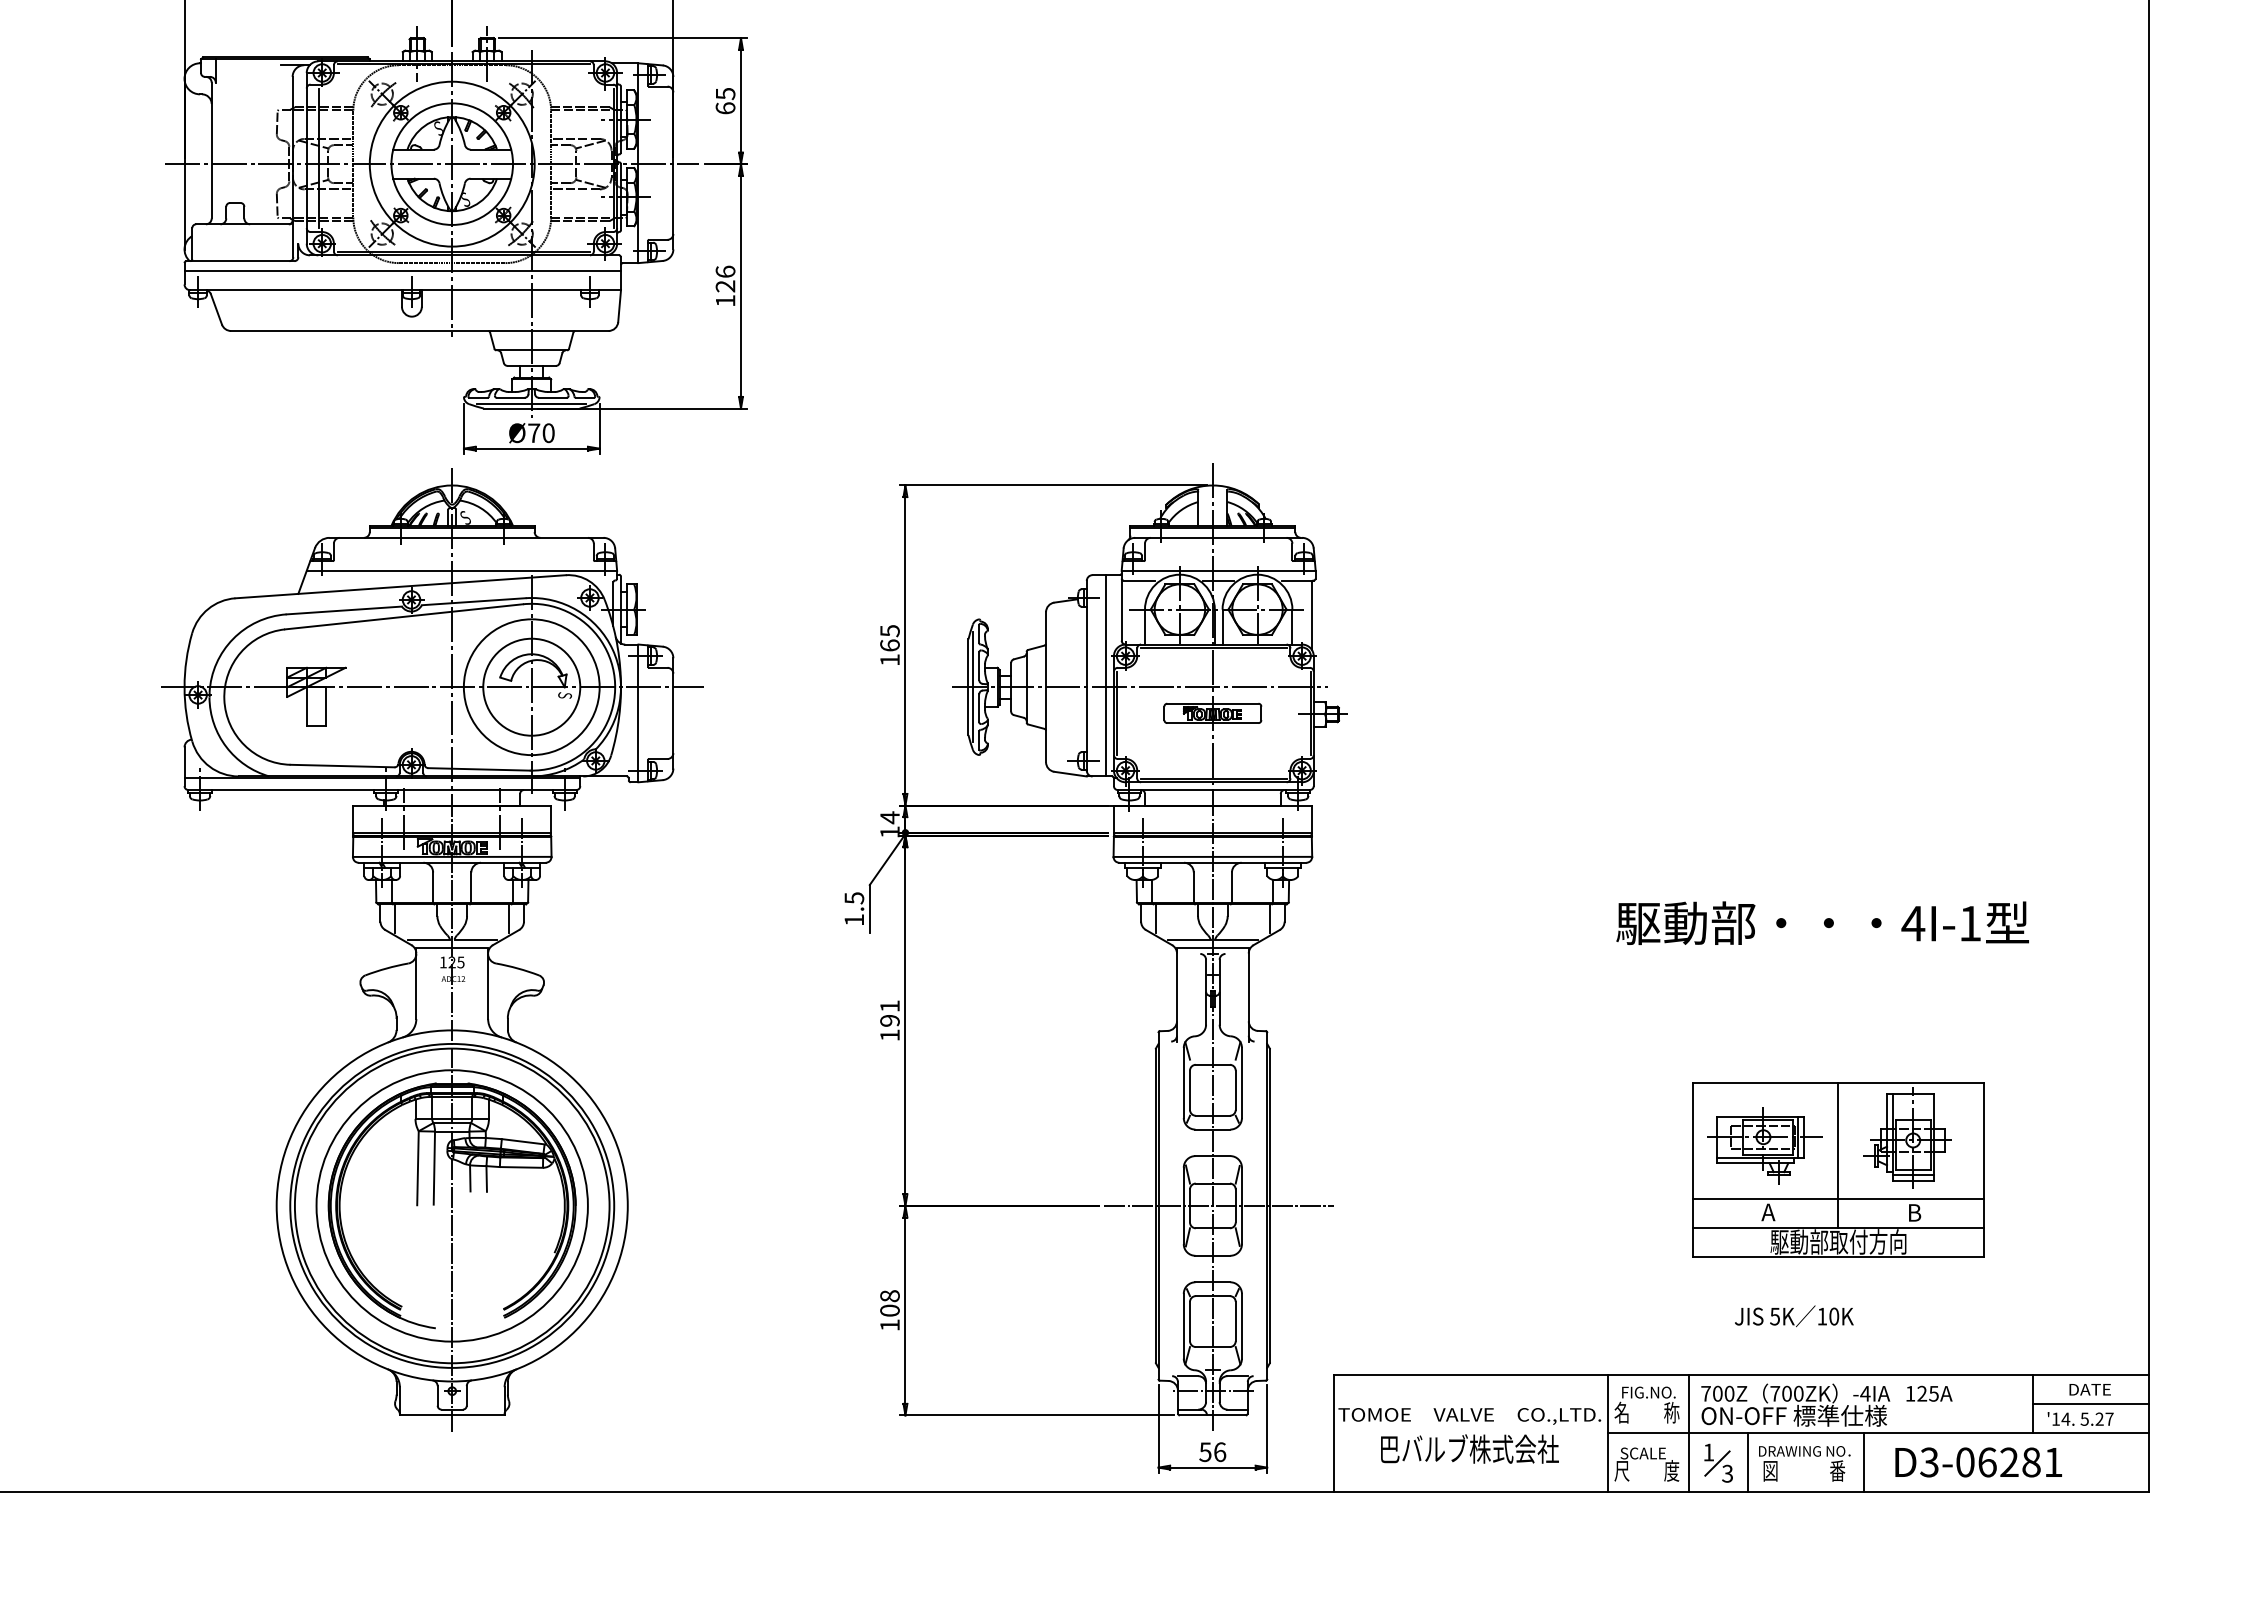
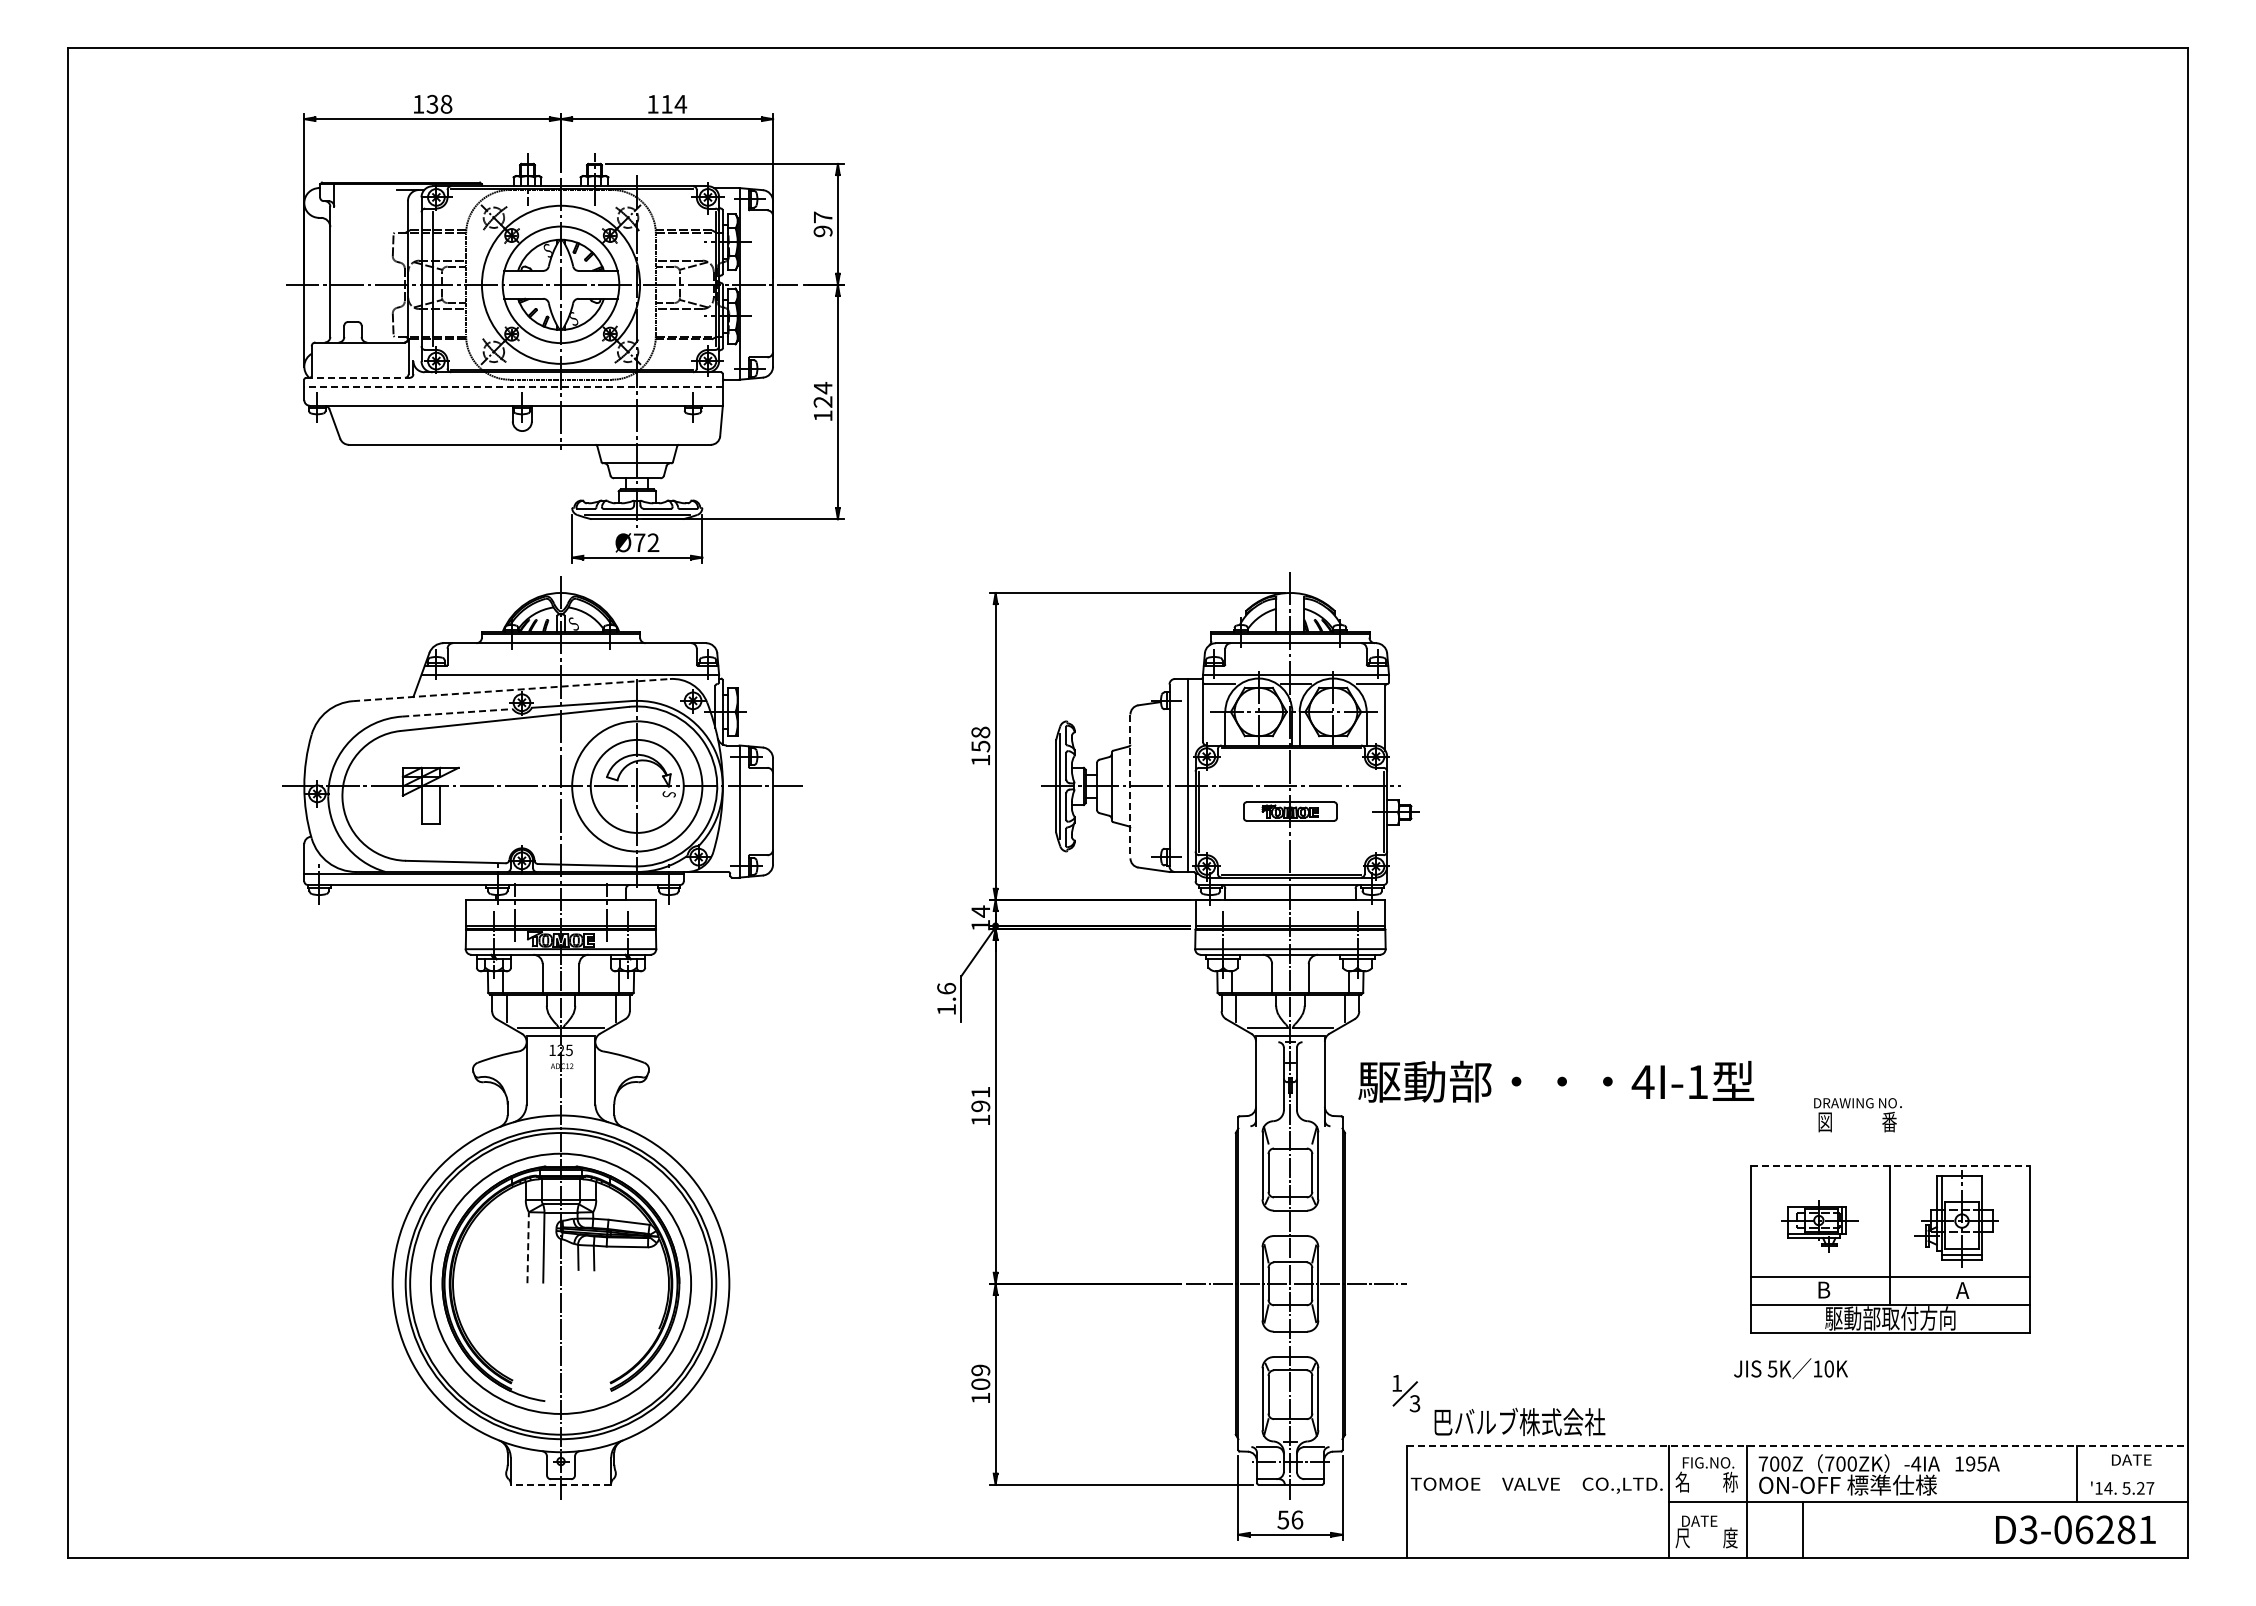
text: (724, 101) -> (822, 224), 65 -> 97
line: (240, 260) -> (357, 377), solid -> dashed
line: (402, 271) -> (513, 387), solid -> dashed
text: (724, 272) -> (822, 388), 126 -> 124
text: (548, 432) -> (653, 542), Ø70 -> Ø72
line: (400, 587) -> (511, 690), solid -> dashed
line: (344, 610) -> (457, 712), solid -> dashed
text: (889, 638) -> (980, 739), 165 -> 158
line: (1046, 687) -> (1130, 786), solid -> dashed
text: (854, 897) -> (946, 988), 1.5 -> 1.6
text: (1822, 922) -> (1556, 1081), moved
line: (1838, 1082) -> (1890, 1165), solid -> dashed
part: (1764, 1146) -> (1819, 1226), size x0.7
line: (418, 1168) -> (528, 1247), solid -> dashed
text: (1768, 1211) -> (1823, 1289), A -> B
text: (1913, 1212) -> (1962, 1290), B -> A
text: (889, 1296) -> (980, 1370), 108 -> 109
text: (1793, 1316) -> (1790, 1368), moved
line: (1741, 1375) -> (1797, 1446), solid -> dashed
text: (1922, 1393) -> (1970, 1463), 125A -> 195A
line: (2090, 1404) -> (2132, 1474), removed
line: (451, 1415) -> (560, 1484), solid -> dashed
text: (1469, 1448) -> (1519, 1421), moved
text: (1642, 1452) -> (1702, 1520), SCALE -> DATE
line: (1863, 1462) -> (1914, 1529), removed
text: (1978, 1462) -> (2075, 1529), moved
part: (1718, 1463) -> (1406, 1393), moved
text: (1804, 1464) -> (1857, 1115), moved

